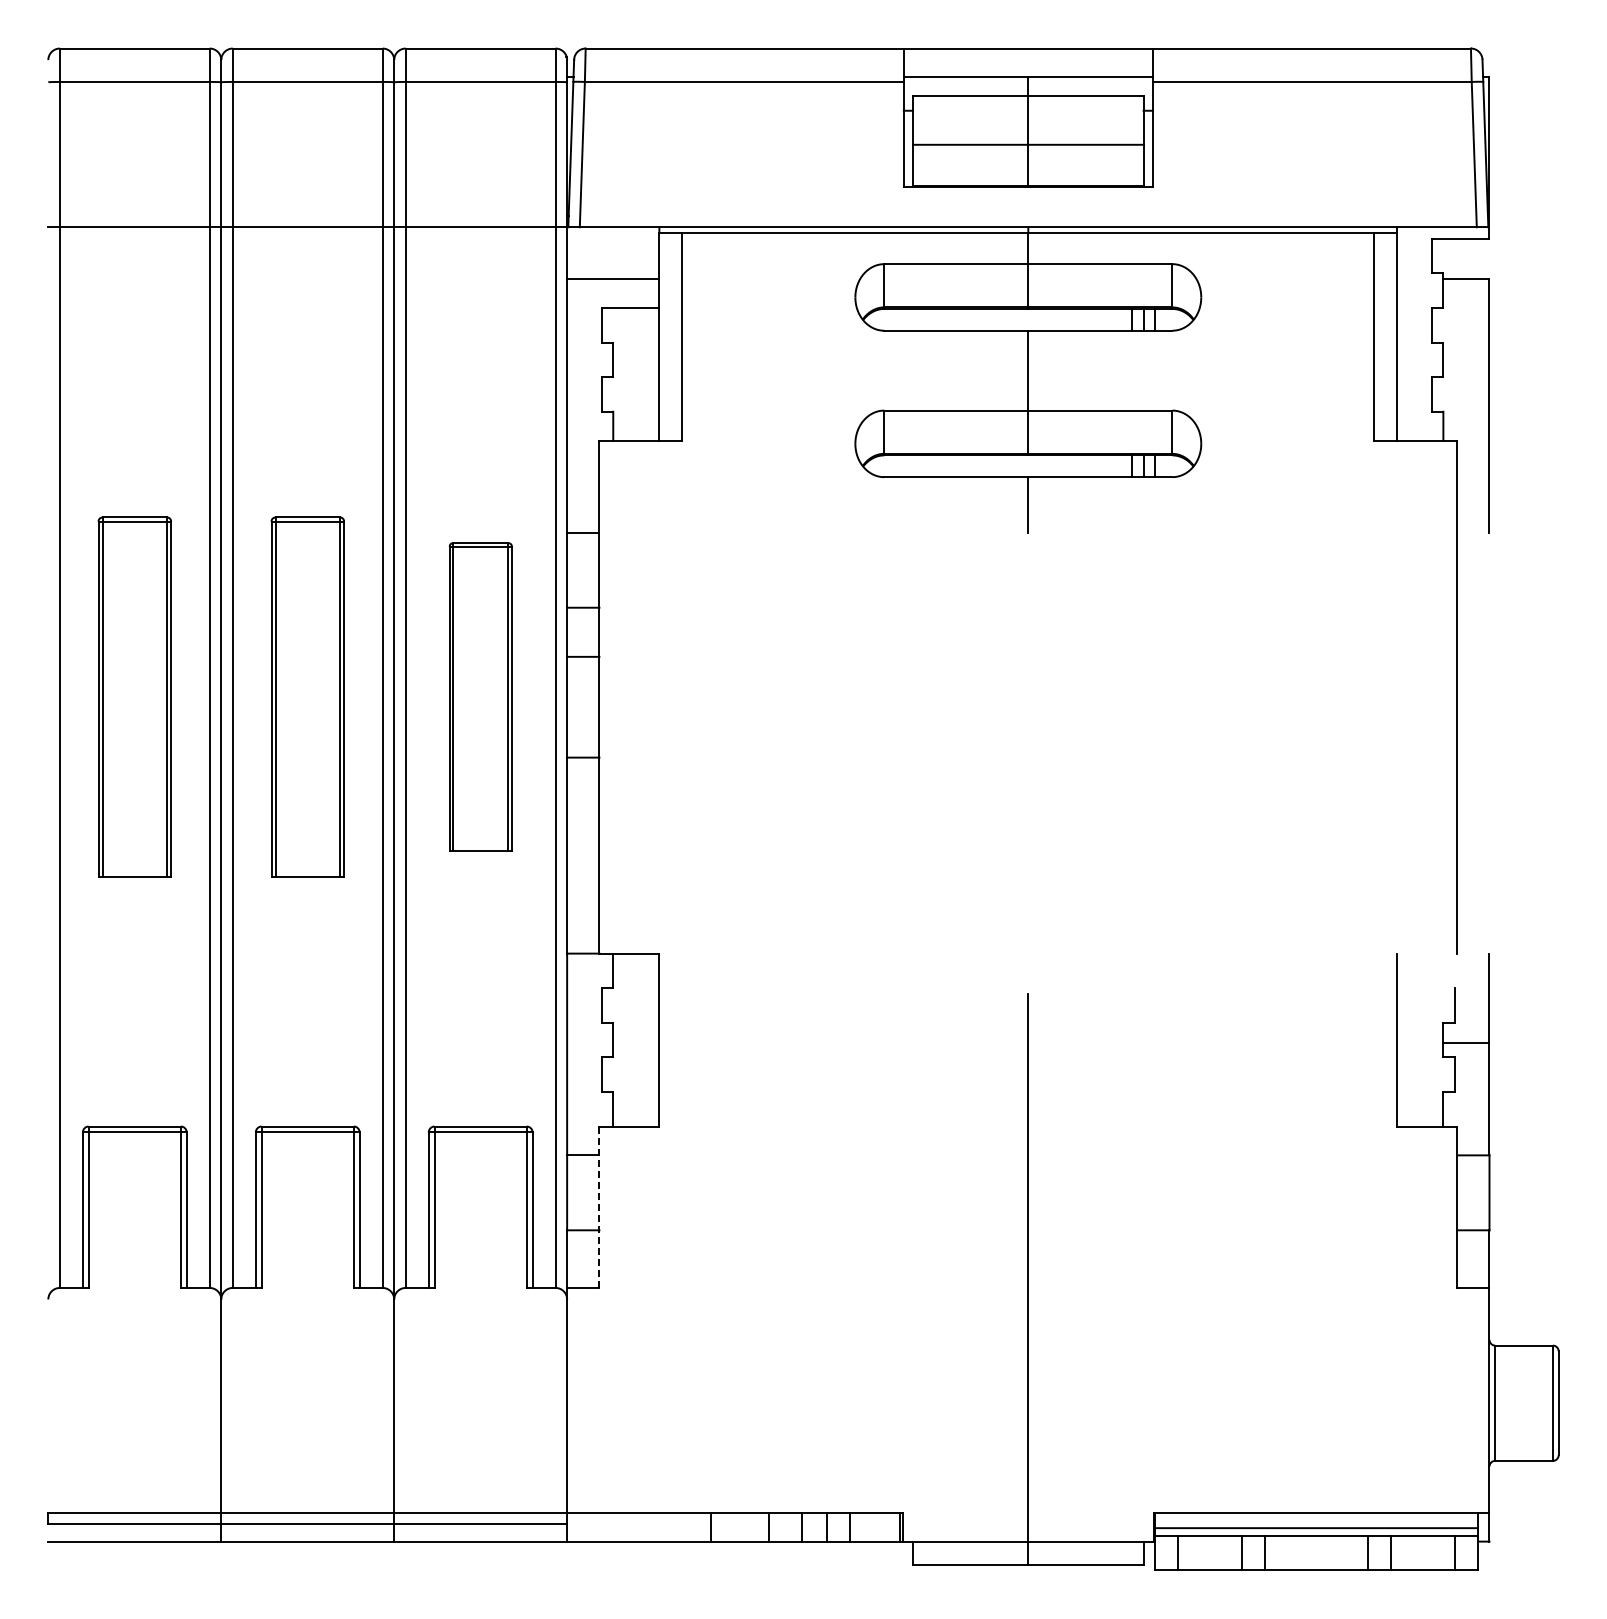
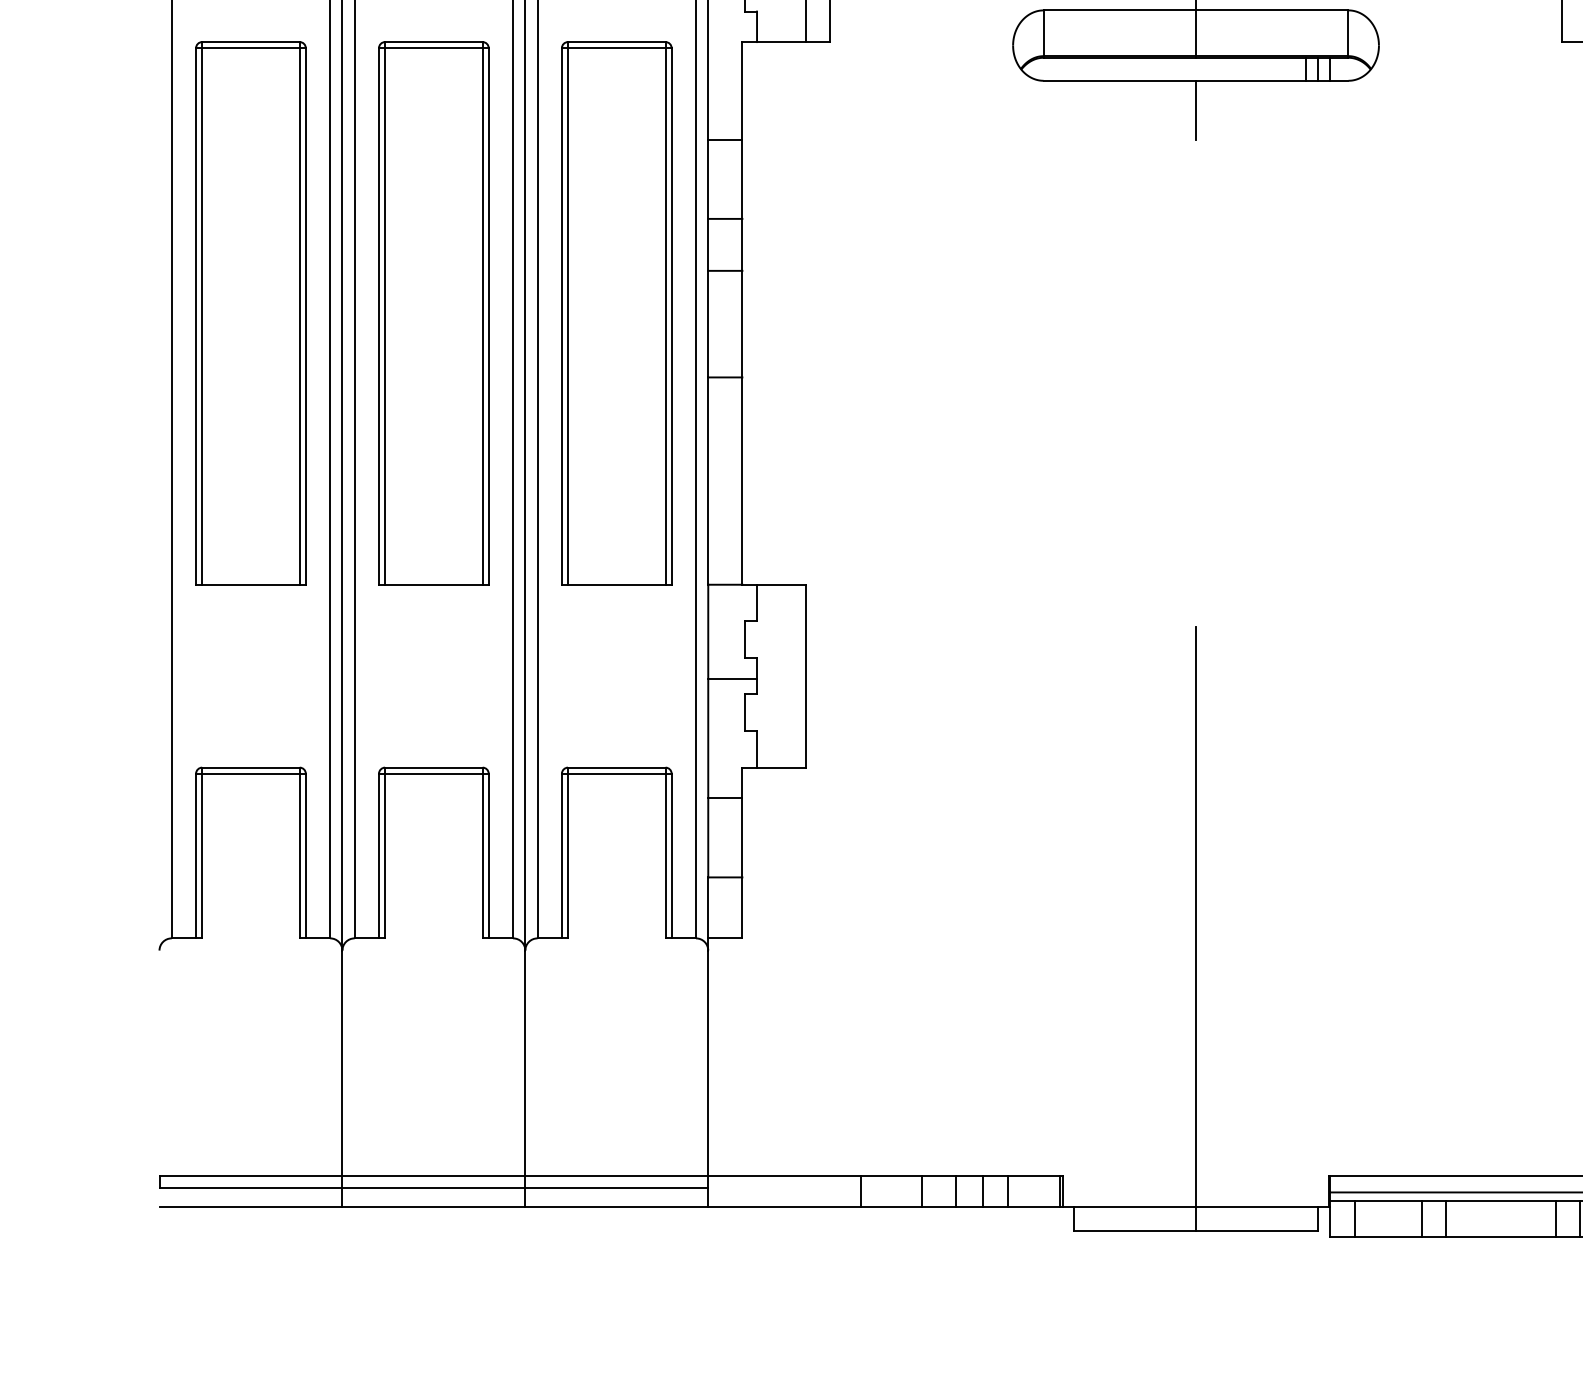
part: (134, 696) -> (250, 312), size x1.43
part: (307, 696) -> (433, 312), size x1.43
part: (480, 696) -> (616, 312), size x1.67
line: (590, 1042) -> (732, 678), added
line: (599, 1207) -> (742, 853), dashed -> solid

